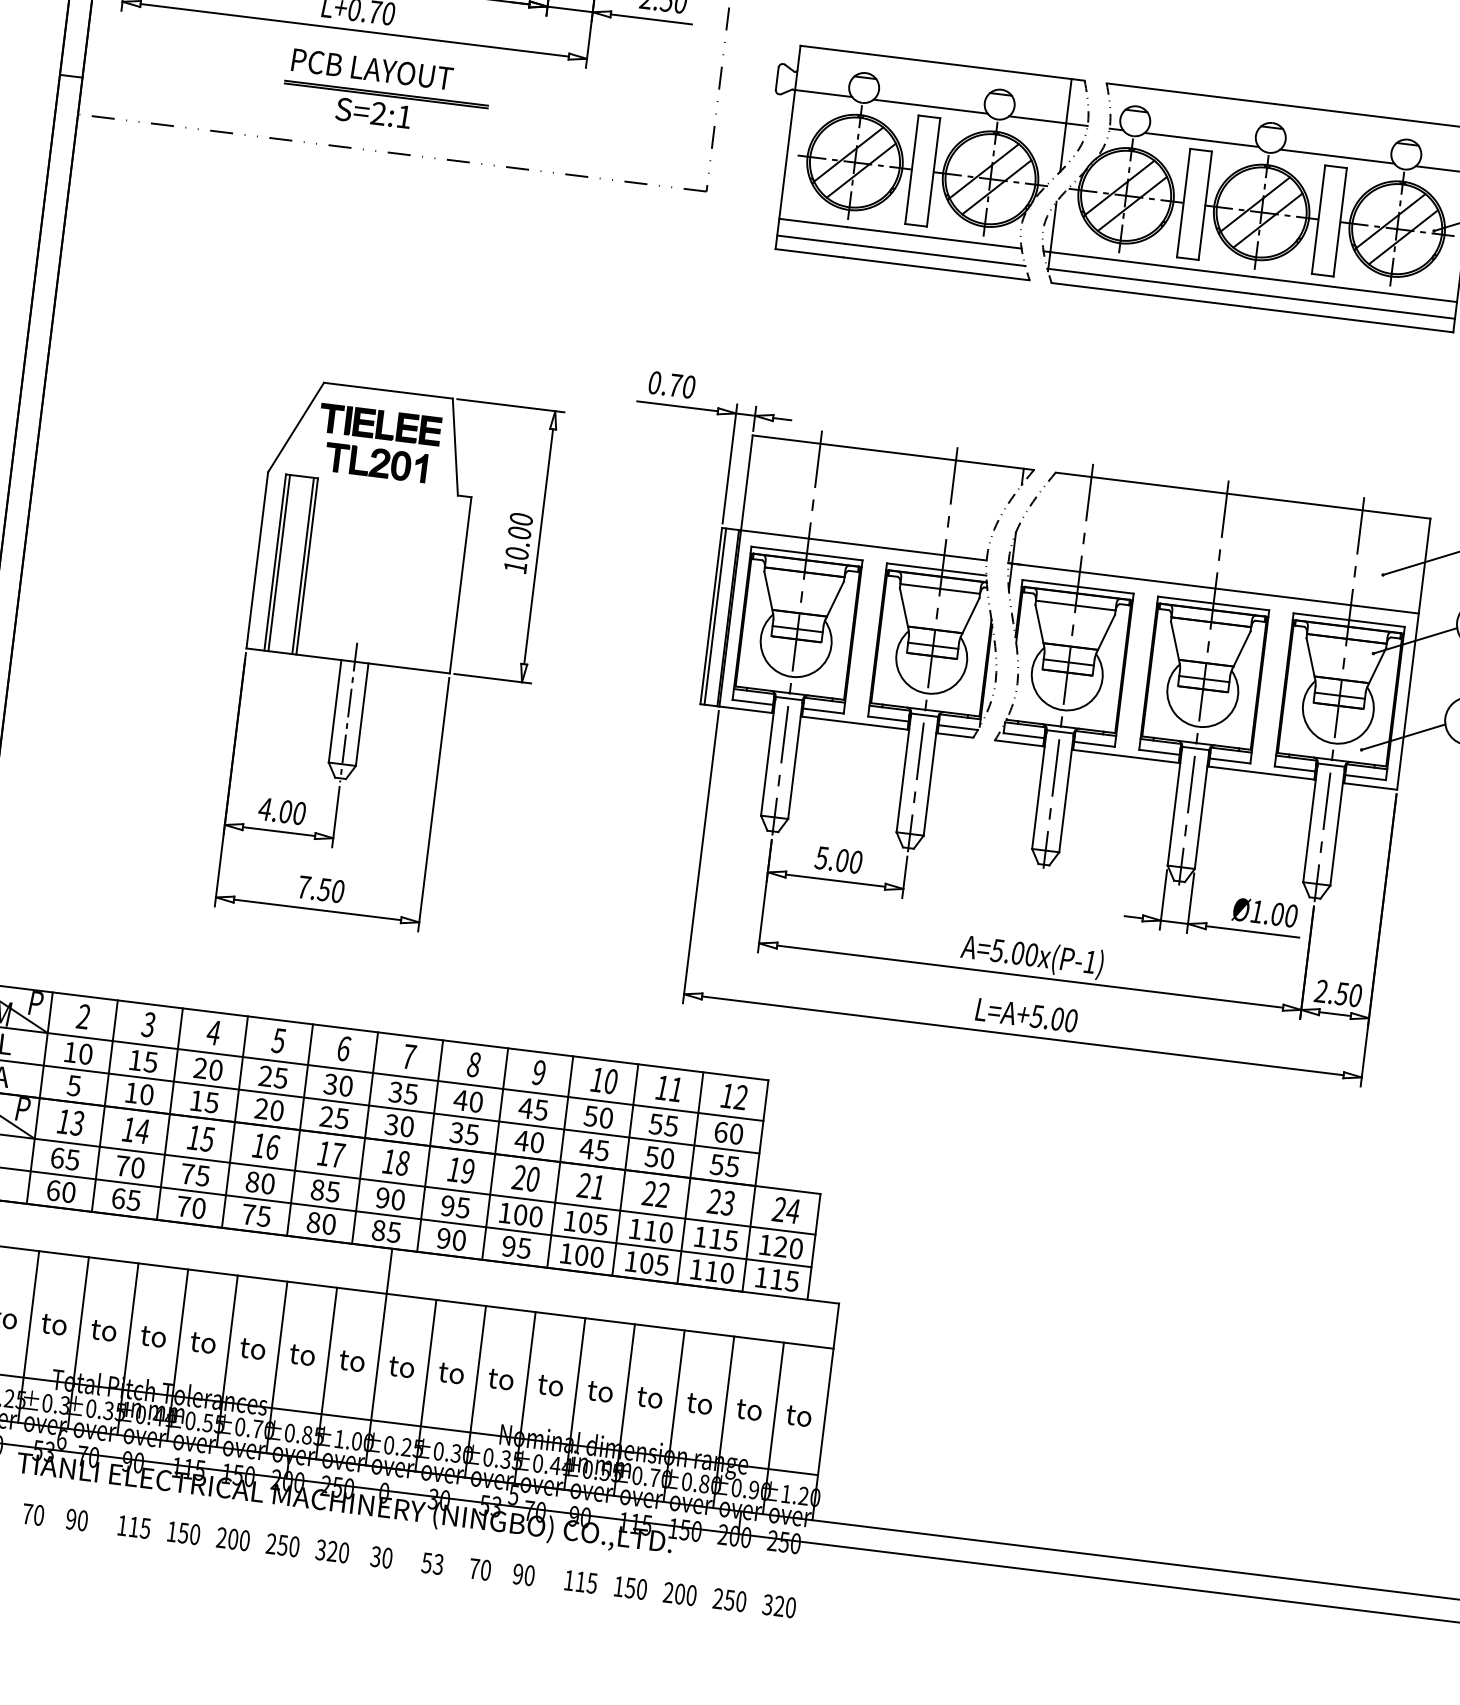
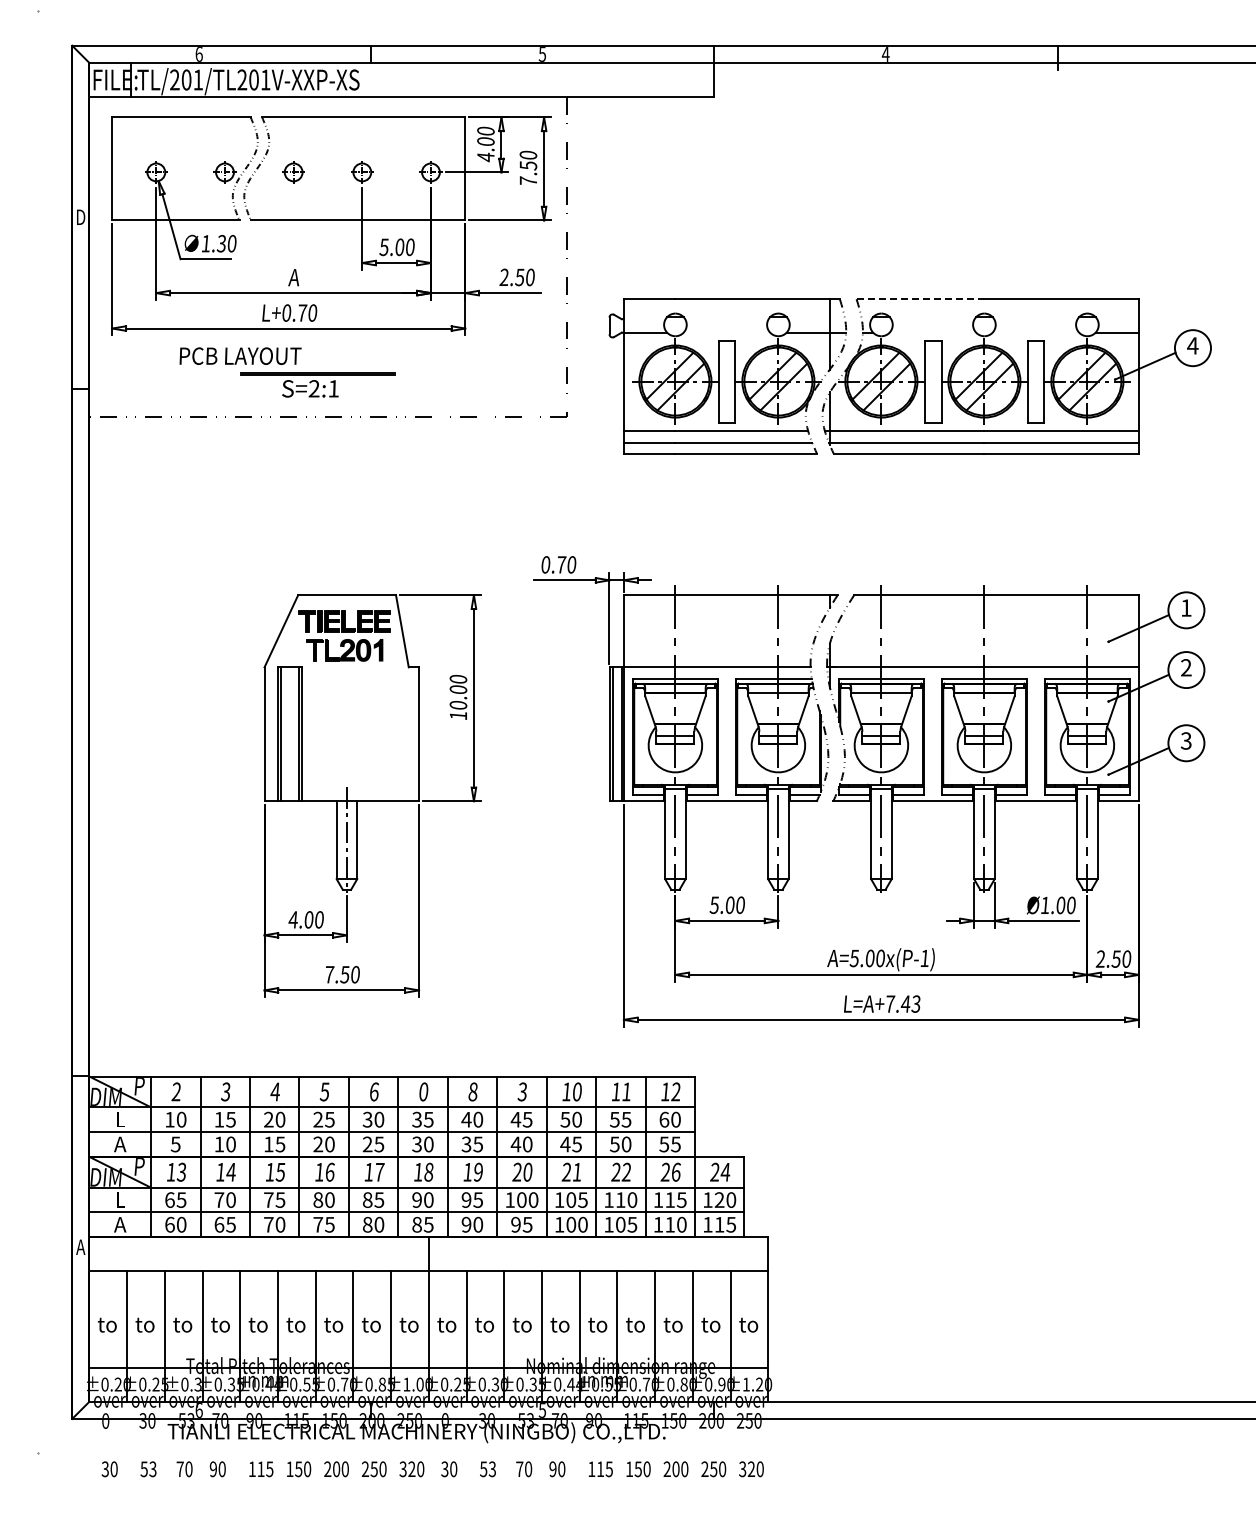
text: (372, 68) -> (240, 355), moved
line: (1190, 94) -> (920, 299), solid -> dashed
line: (930, 106) -> (726, 332), removed
line: (1201, 139) -> (932, 332), removed
line: (1336, 156) -> (1035, 332), removed
text: (1053, 1017) -> (902, 1003), L=A+5.00 -> L=A+7.43
text: (408, 1056) -> (423, 1091), 7 -> 0
text: (539, 1072) -> (522, 1091), 9 -> 3
text: (727, 1202) -> (675, 1171), 23 -> 26

